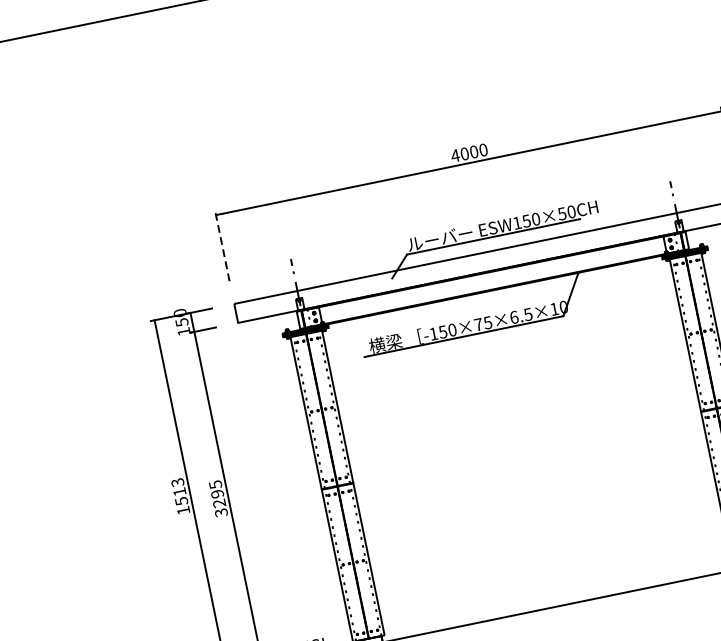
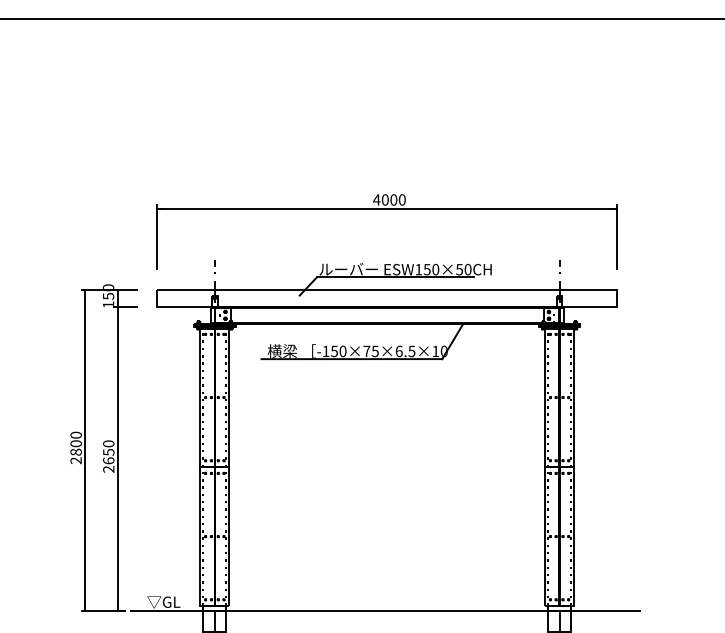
line: (222, 246) -> (157, 237), dashed -> solid
text: (179, 496) -> (75, 447), 1513 -> 2800
text: (218, 498) -> (108, 456), 3295 -> 2650

